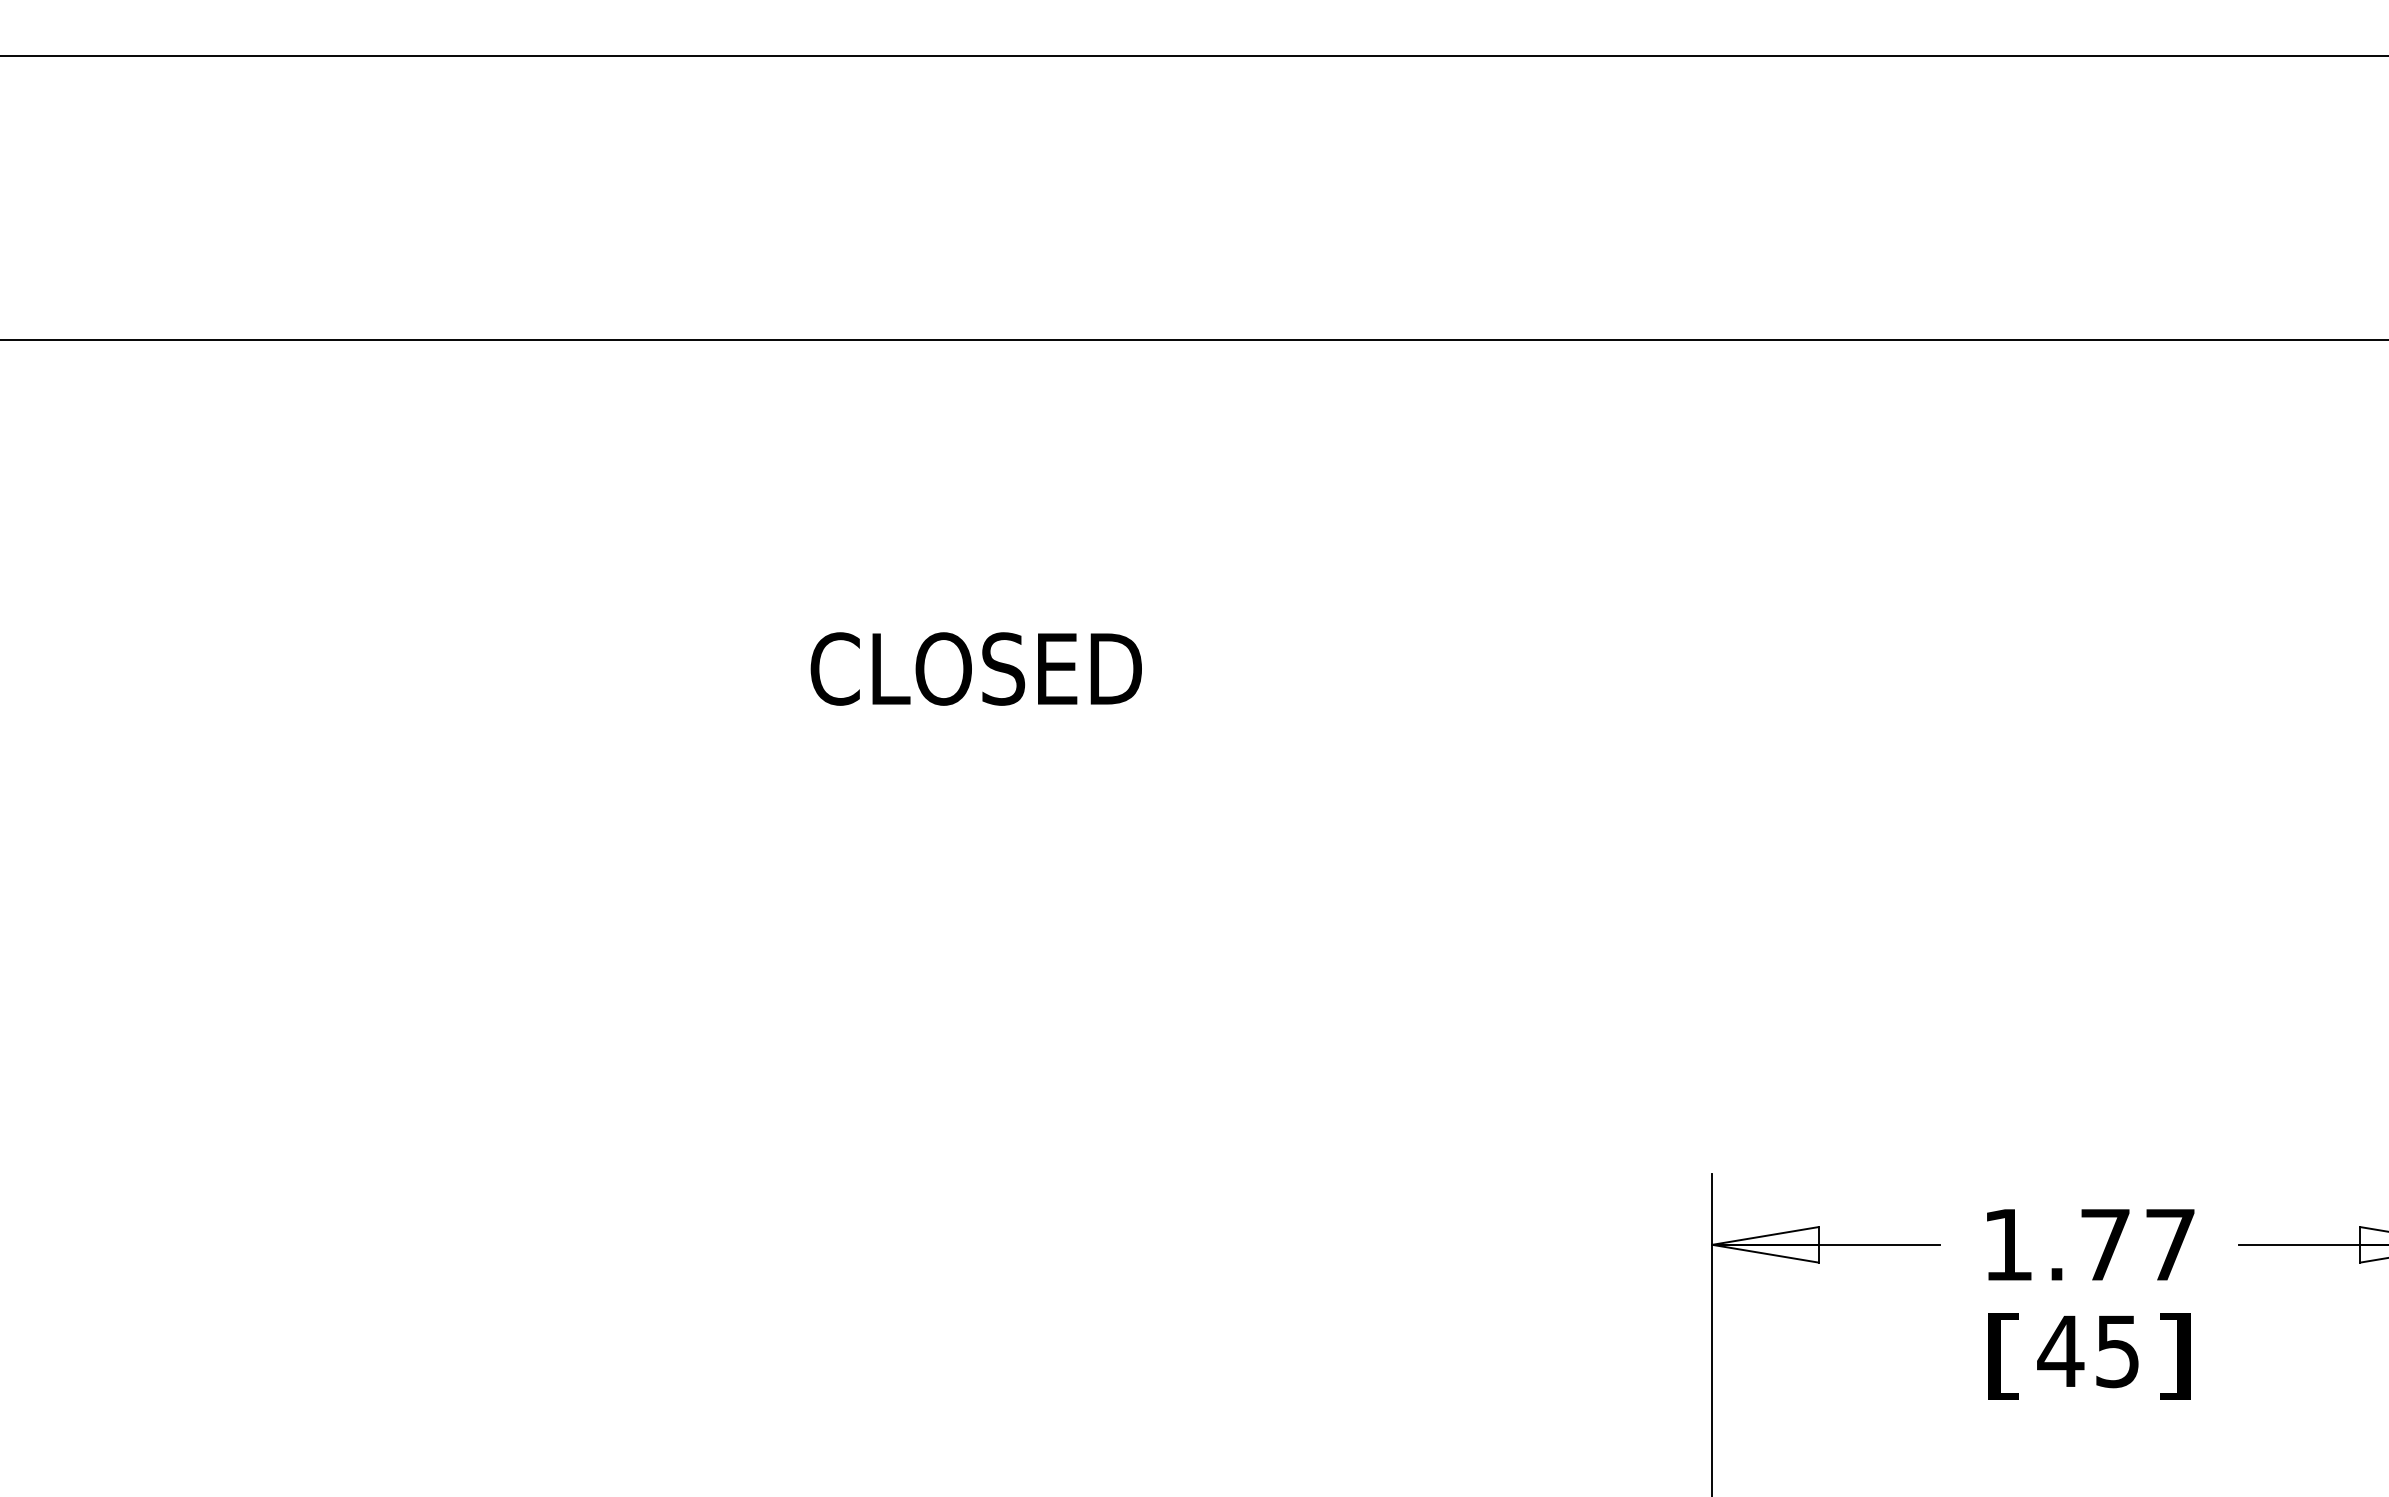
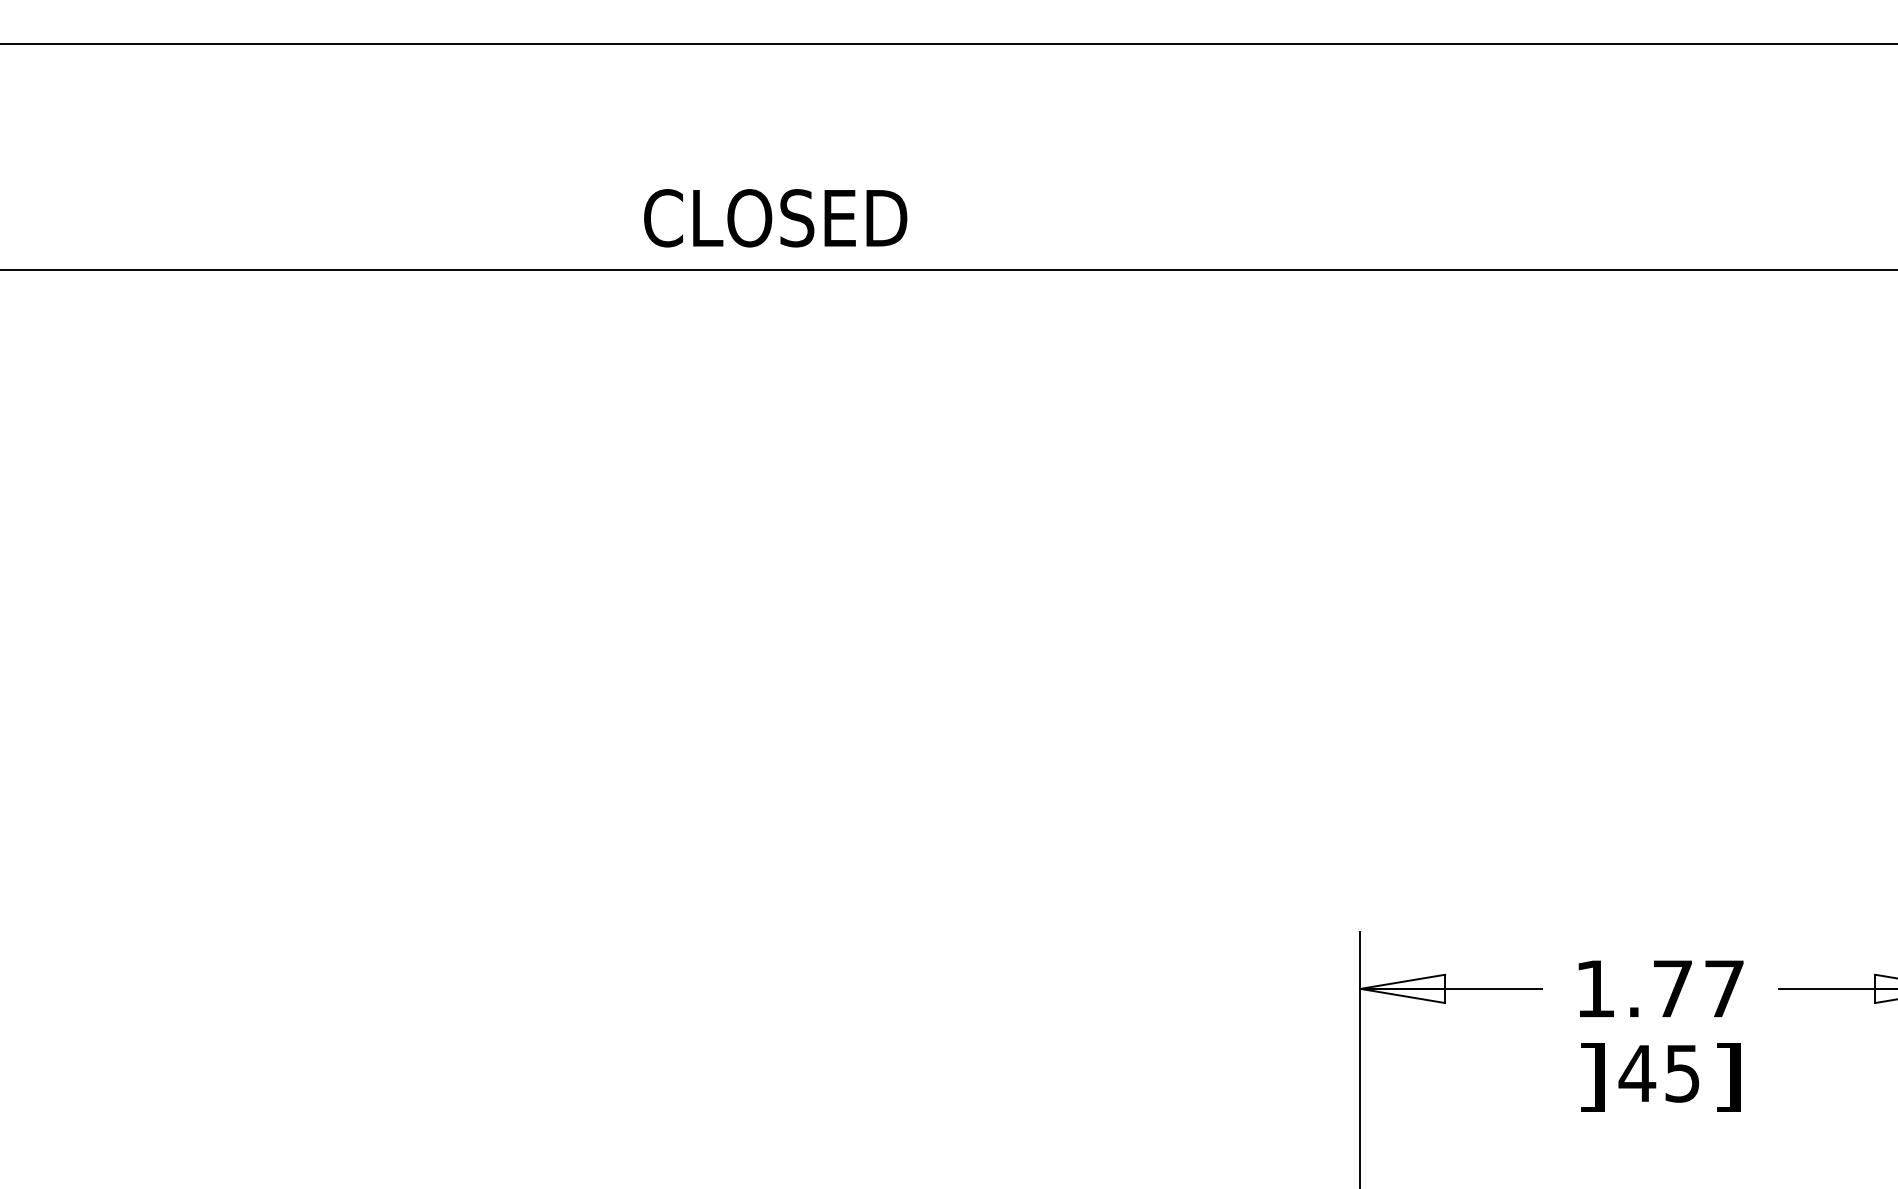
text: (975, 668) -> (774, 217), moved
text: (2003, 1356) -> (1591, 1077), [ -> ]

